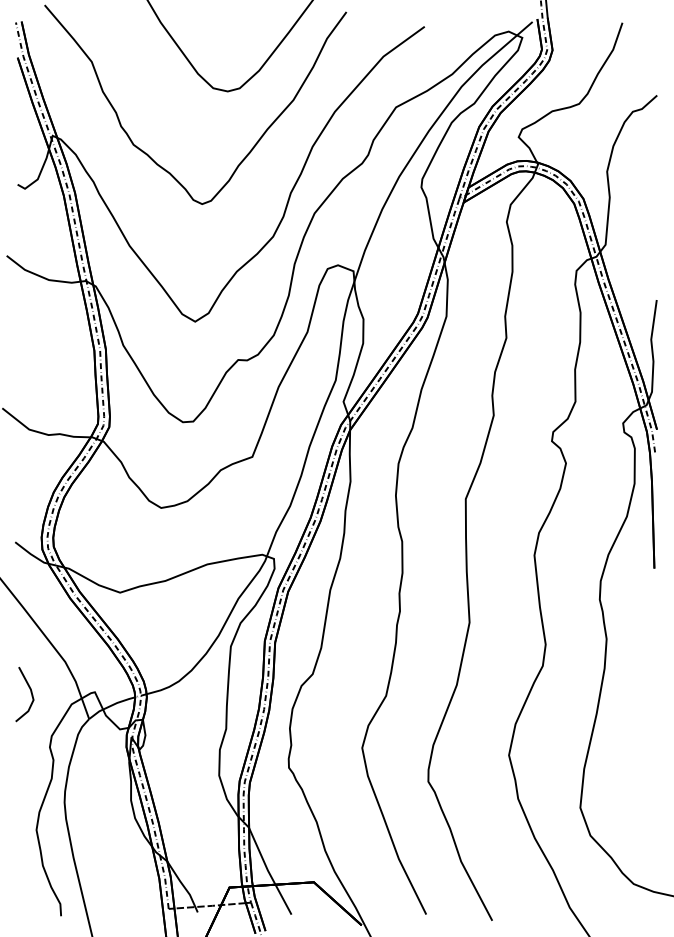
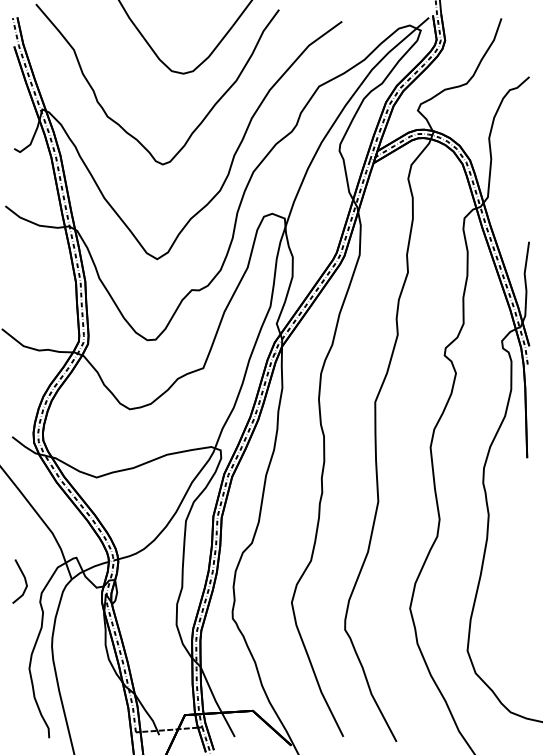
line: (30, 693) -> (24, 580), moved

